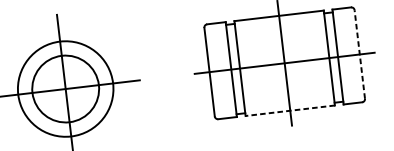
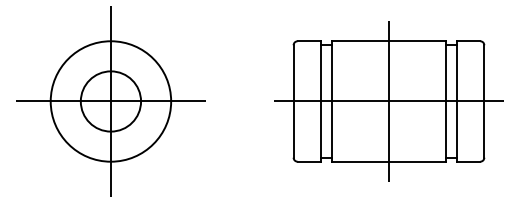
line: (359, 54) -> (484, 101), dashed -> solid
circle: (65, 89) -> (110, 101), size x0.71
line: (289, 110) -> (388, 161), dashed -> solid

